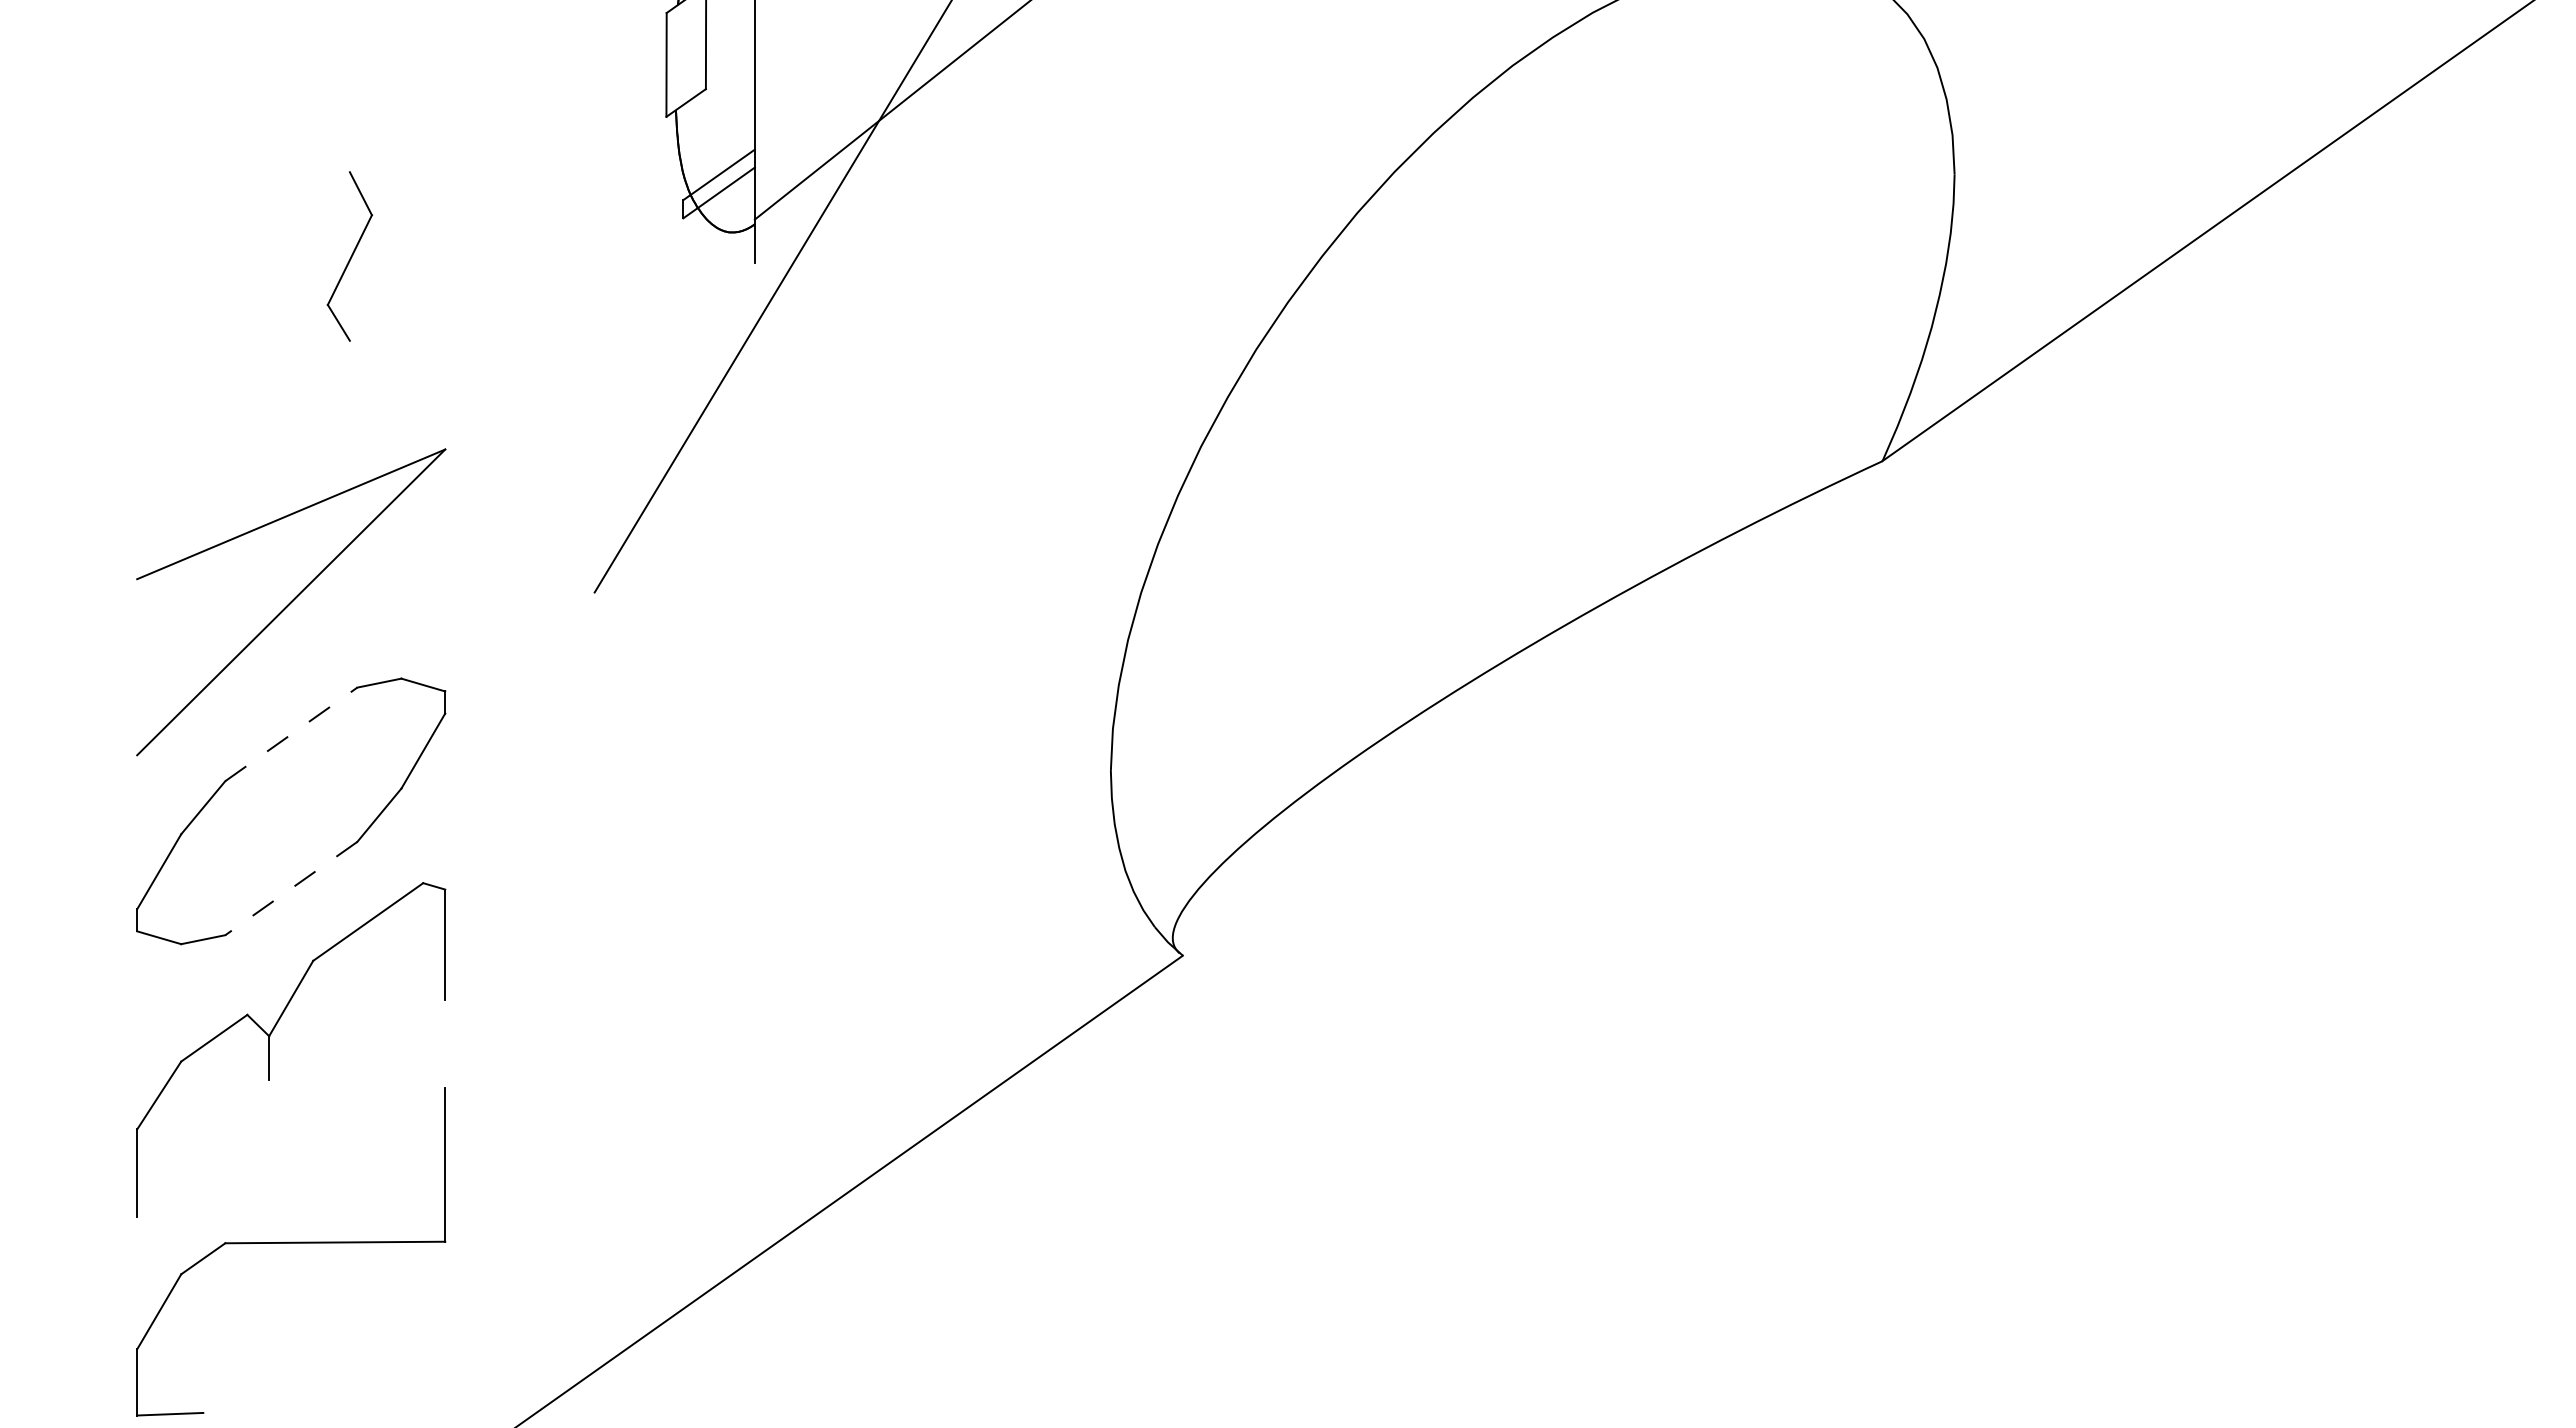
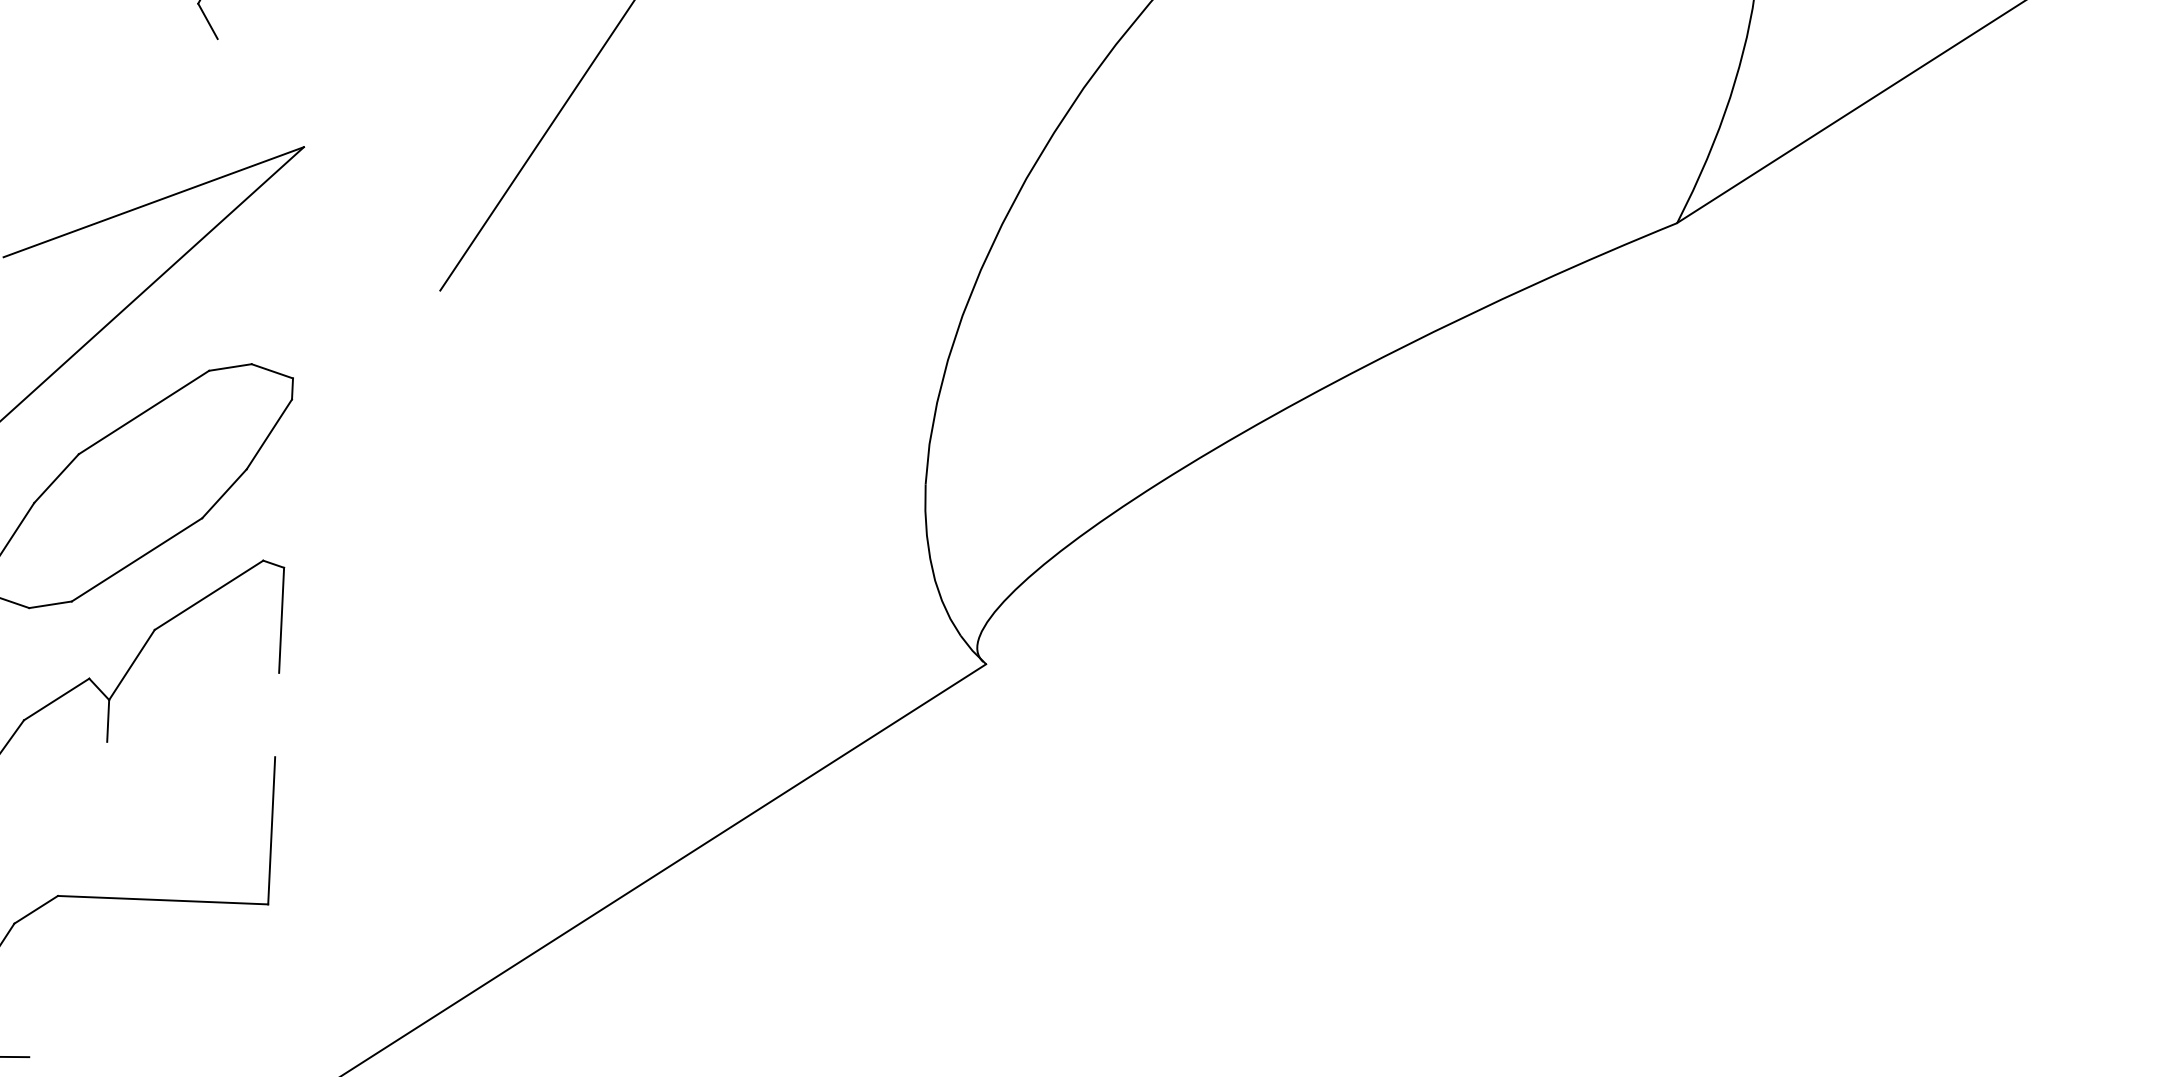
line: (291, 734) -> (144, 412), dashed -> solid
line: (291, 888) -> (137, 559), dashed -> solid

